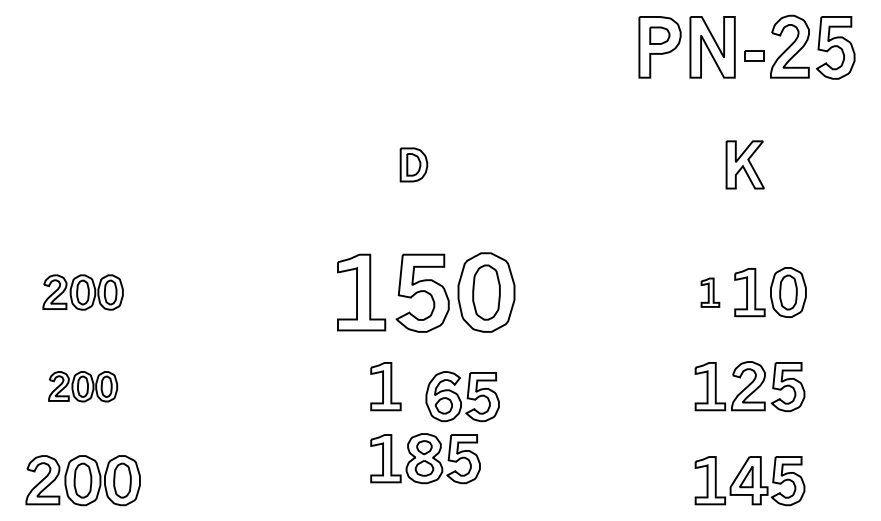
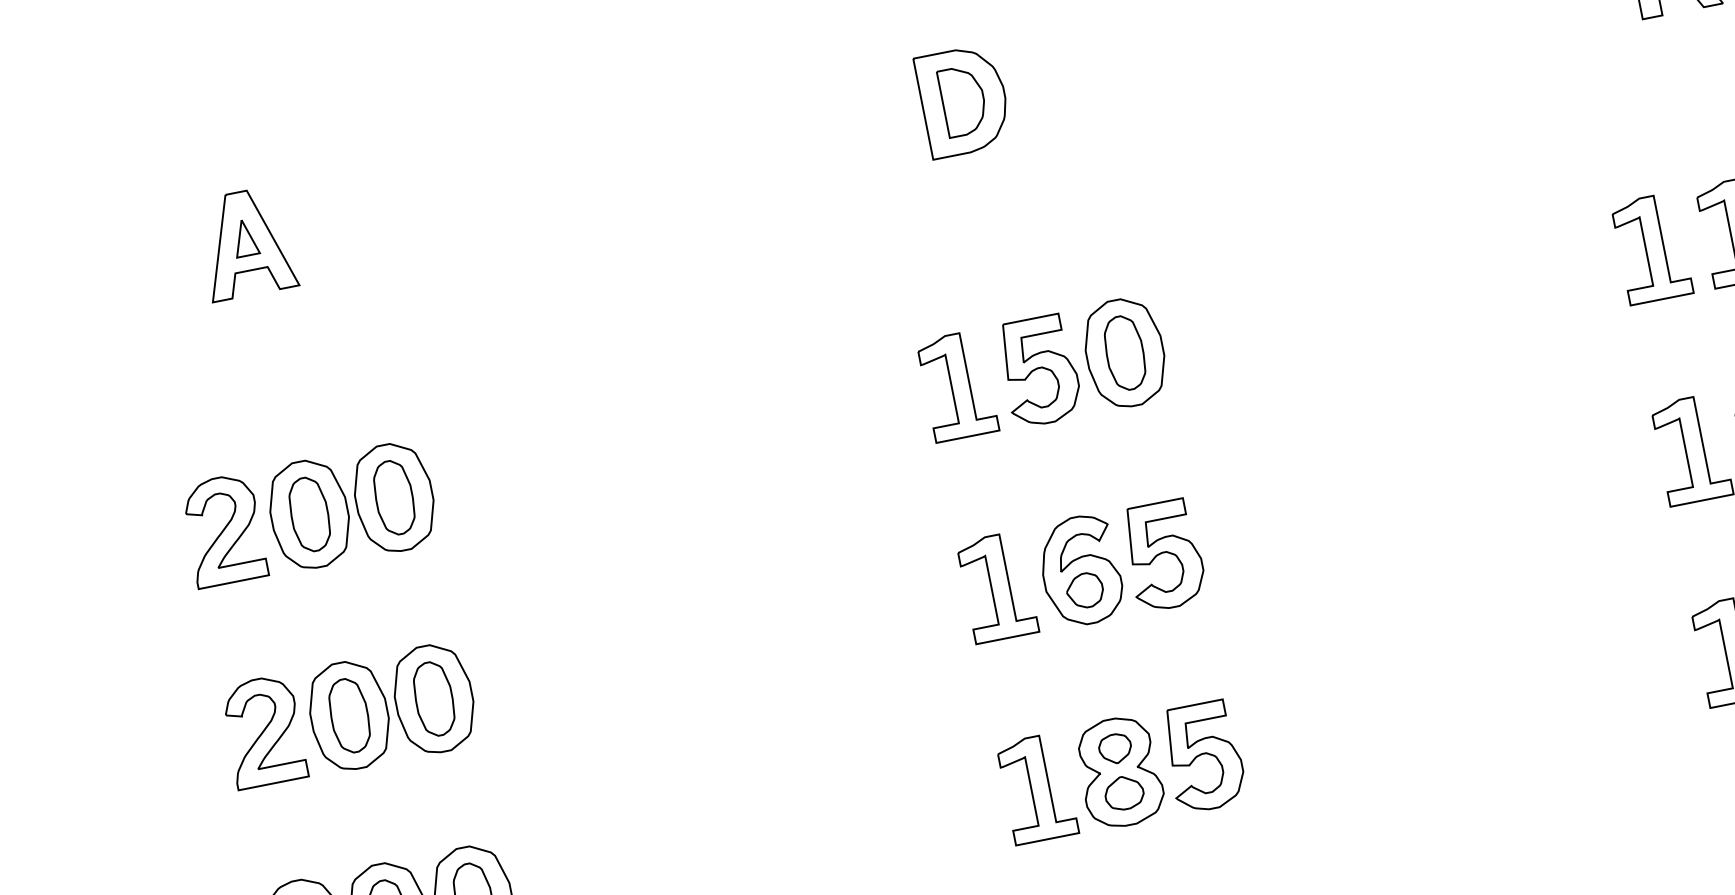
part: (78, 164) -> (245, 242), added
part: (413, 164) -> (962, 100), size x1.43
part: (82, 292) -> (308, 514), size x1.43
part: (426, 292) -> (1044, 368), size x0.62
part: (710, 292) -> (1652, 248), size x1.67
part: (82, 386) -> (348, 715), size x1.67
part: (462, 396) -> (1120, 562), moved
part: (425, 458) -> (1122, 771), moved

